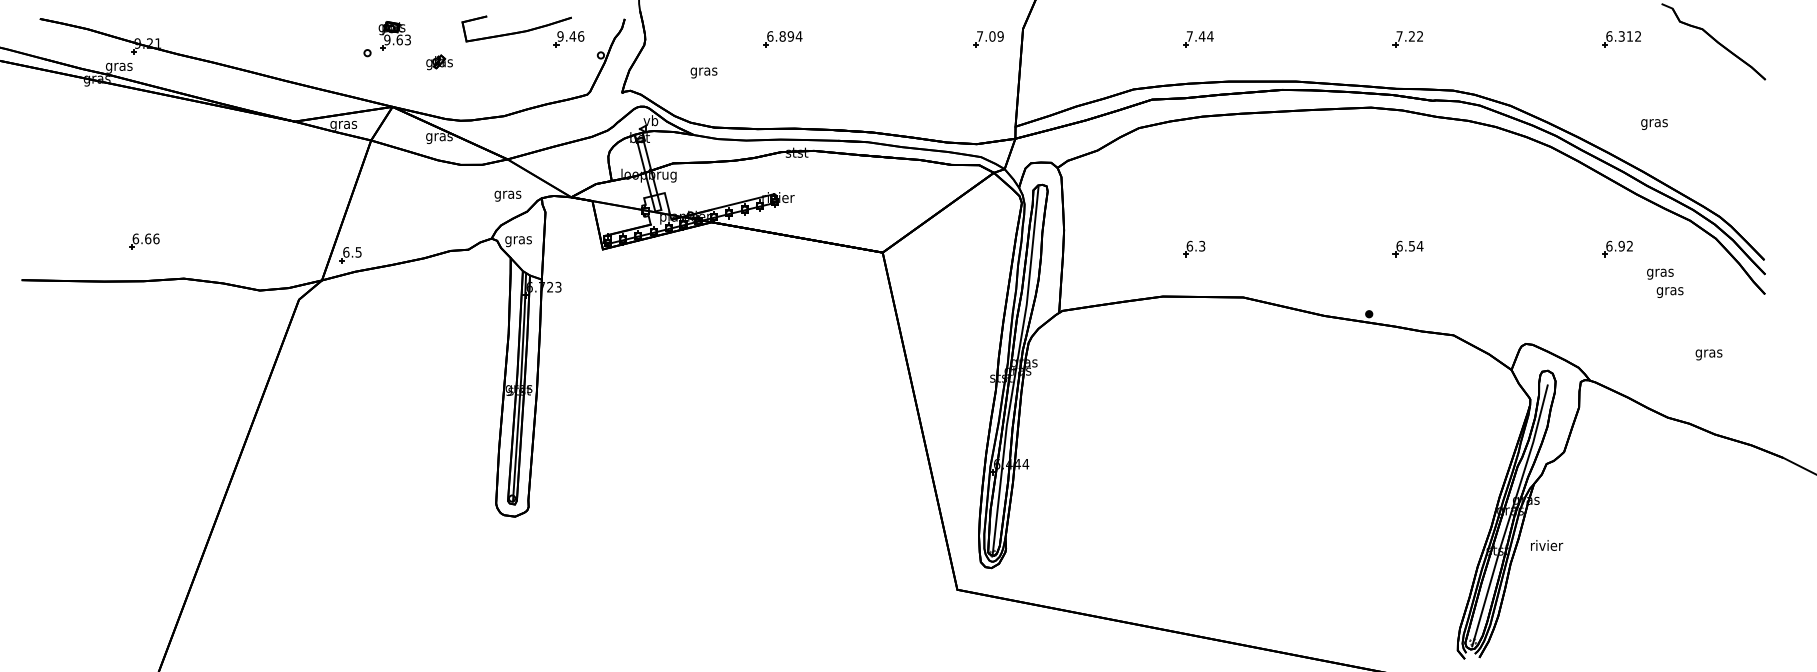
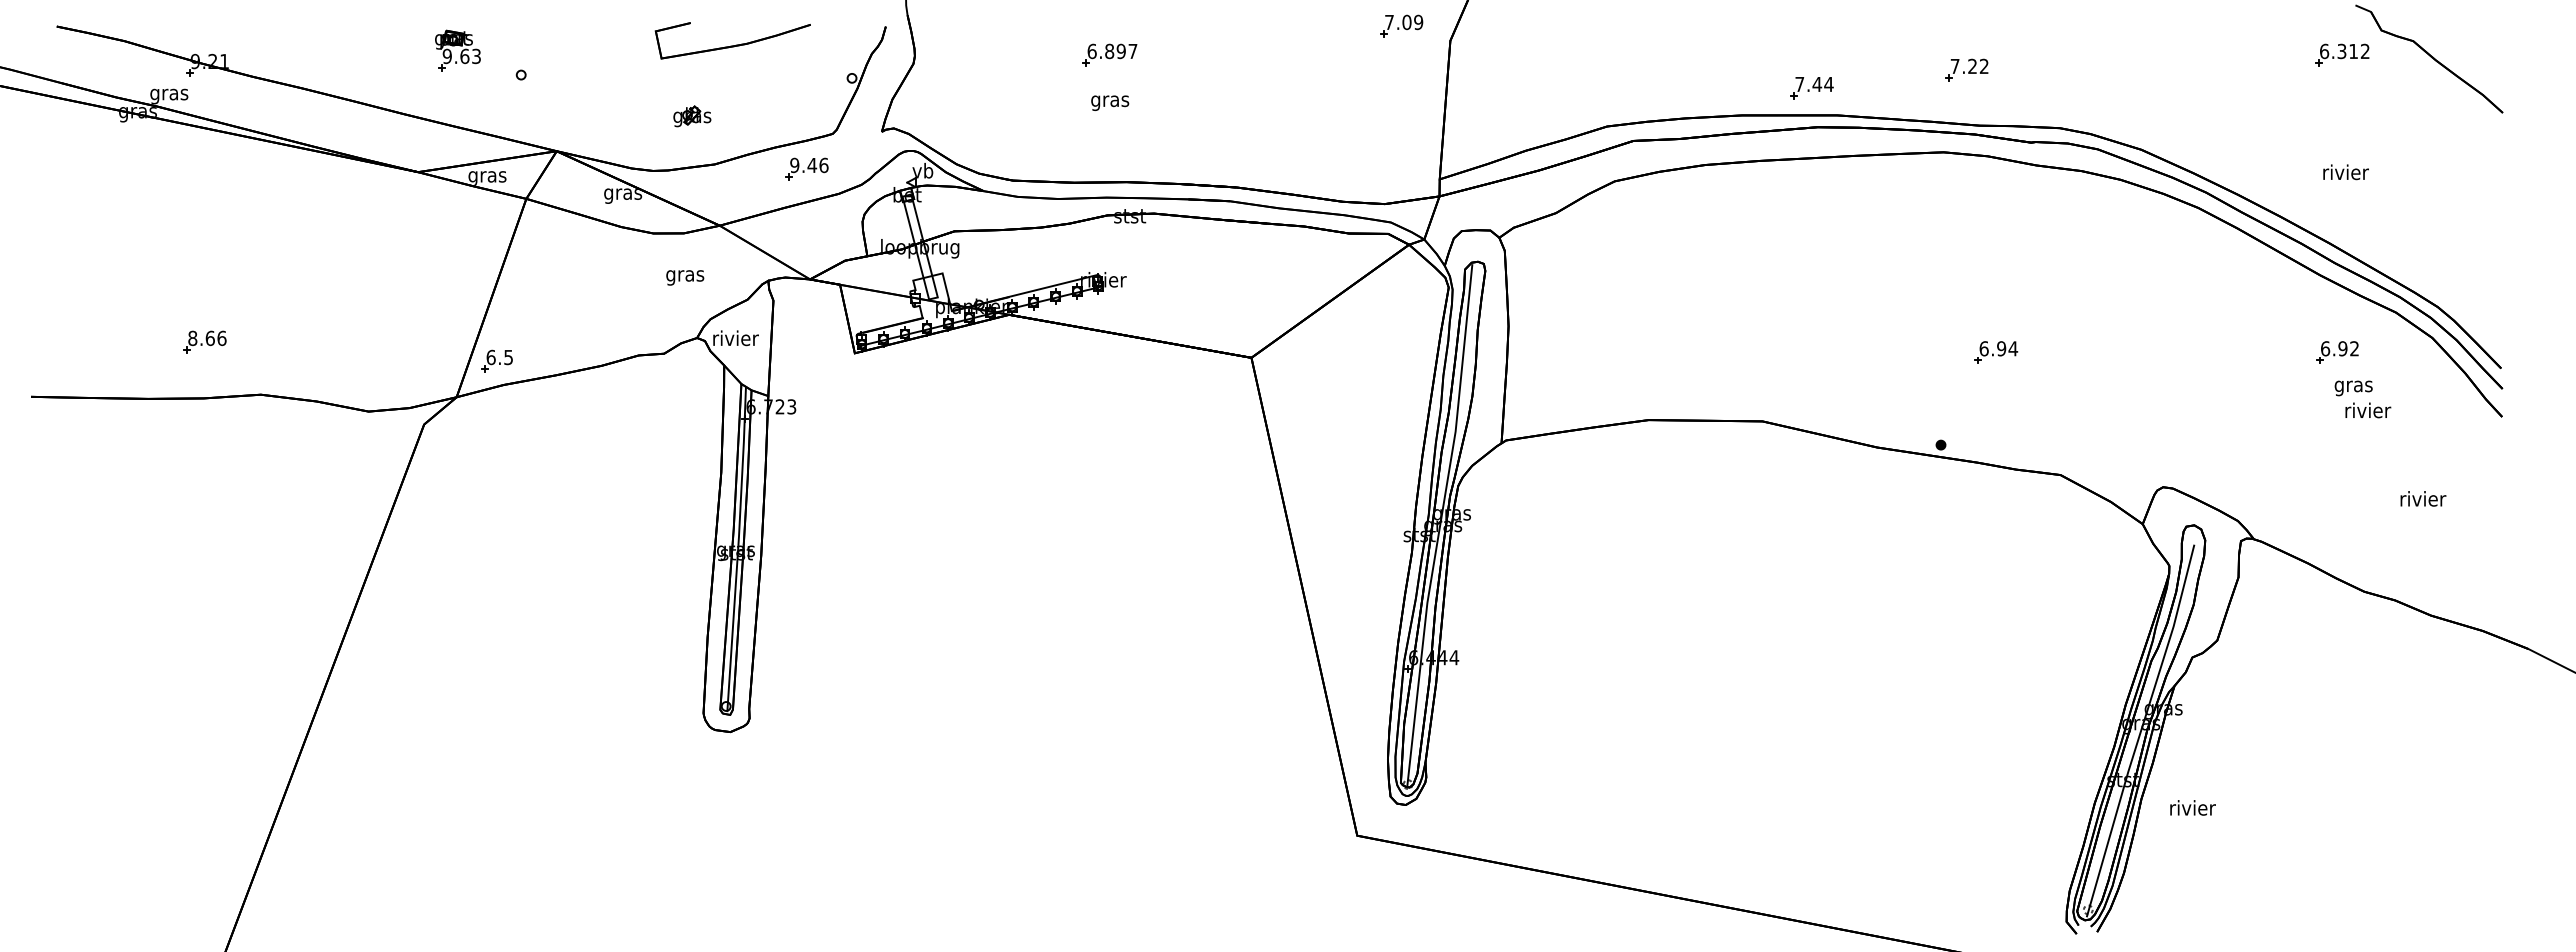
part: (394, 35) -> (457, 50), moved
text: (798, 36) -> (1132, 51), 6.894 -> 6.897
part: (568, 38) -> (806, 168), moved
part: (988, 38) -> (1401, 25), moved
part: (1407, 38) -> (1966, 69), moved
part: (1622, 38) -> (2342, 54), moved
part: (1198, 39) -> (1811, 88), moved
part: (439, 62) -> (692, 116), moved
text: (704, 72) -> (1110, 102), moved
text: (1654, 123) -> (2345, 174), gras -> rivier
text: (508, 195) -> (685, 277), moved
text: (135, 238) -> (192, 337), 6.66 -> 8.66
text: (518, 240) -> (735, 340), gras -> rivier
text: (1411, 246) -> (2001, 348), 6.54 -> 6.94
part: (1193, 248) -> (1692, 352), removed
part: (1617, 248) -> (2337, 352), moved
text: (1670, 291) -> (2368, 412), gras -> rivier
text: (1709, 353) -> (2423, 500), gras -> rivier
text: (1546, 545) -> (2192, 807), moved

